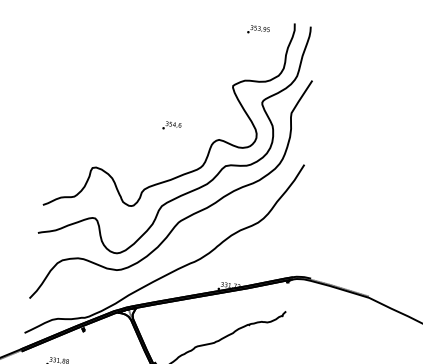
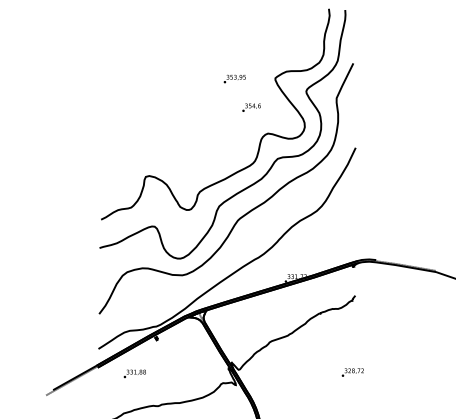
text: (258, 29) -> (234, 78), moved
text: (171, 125) -> (251, 107), moved

